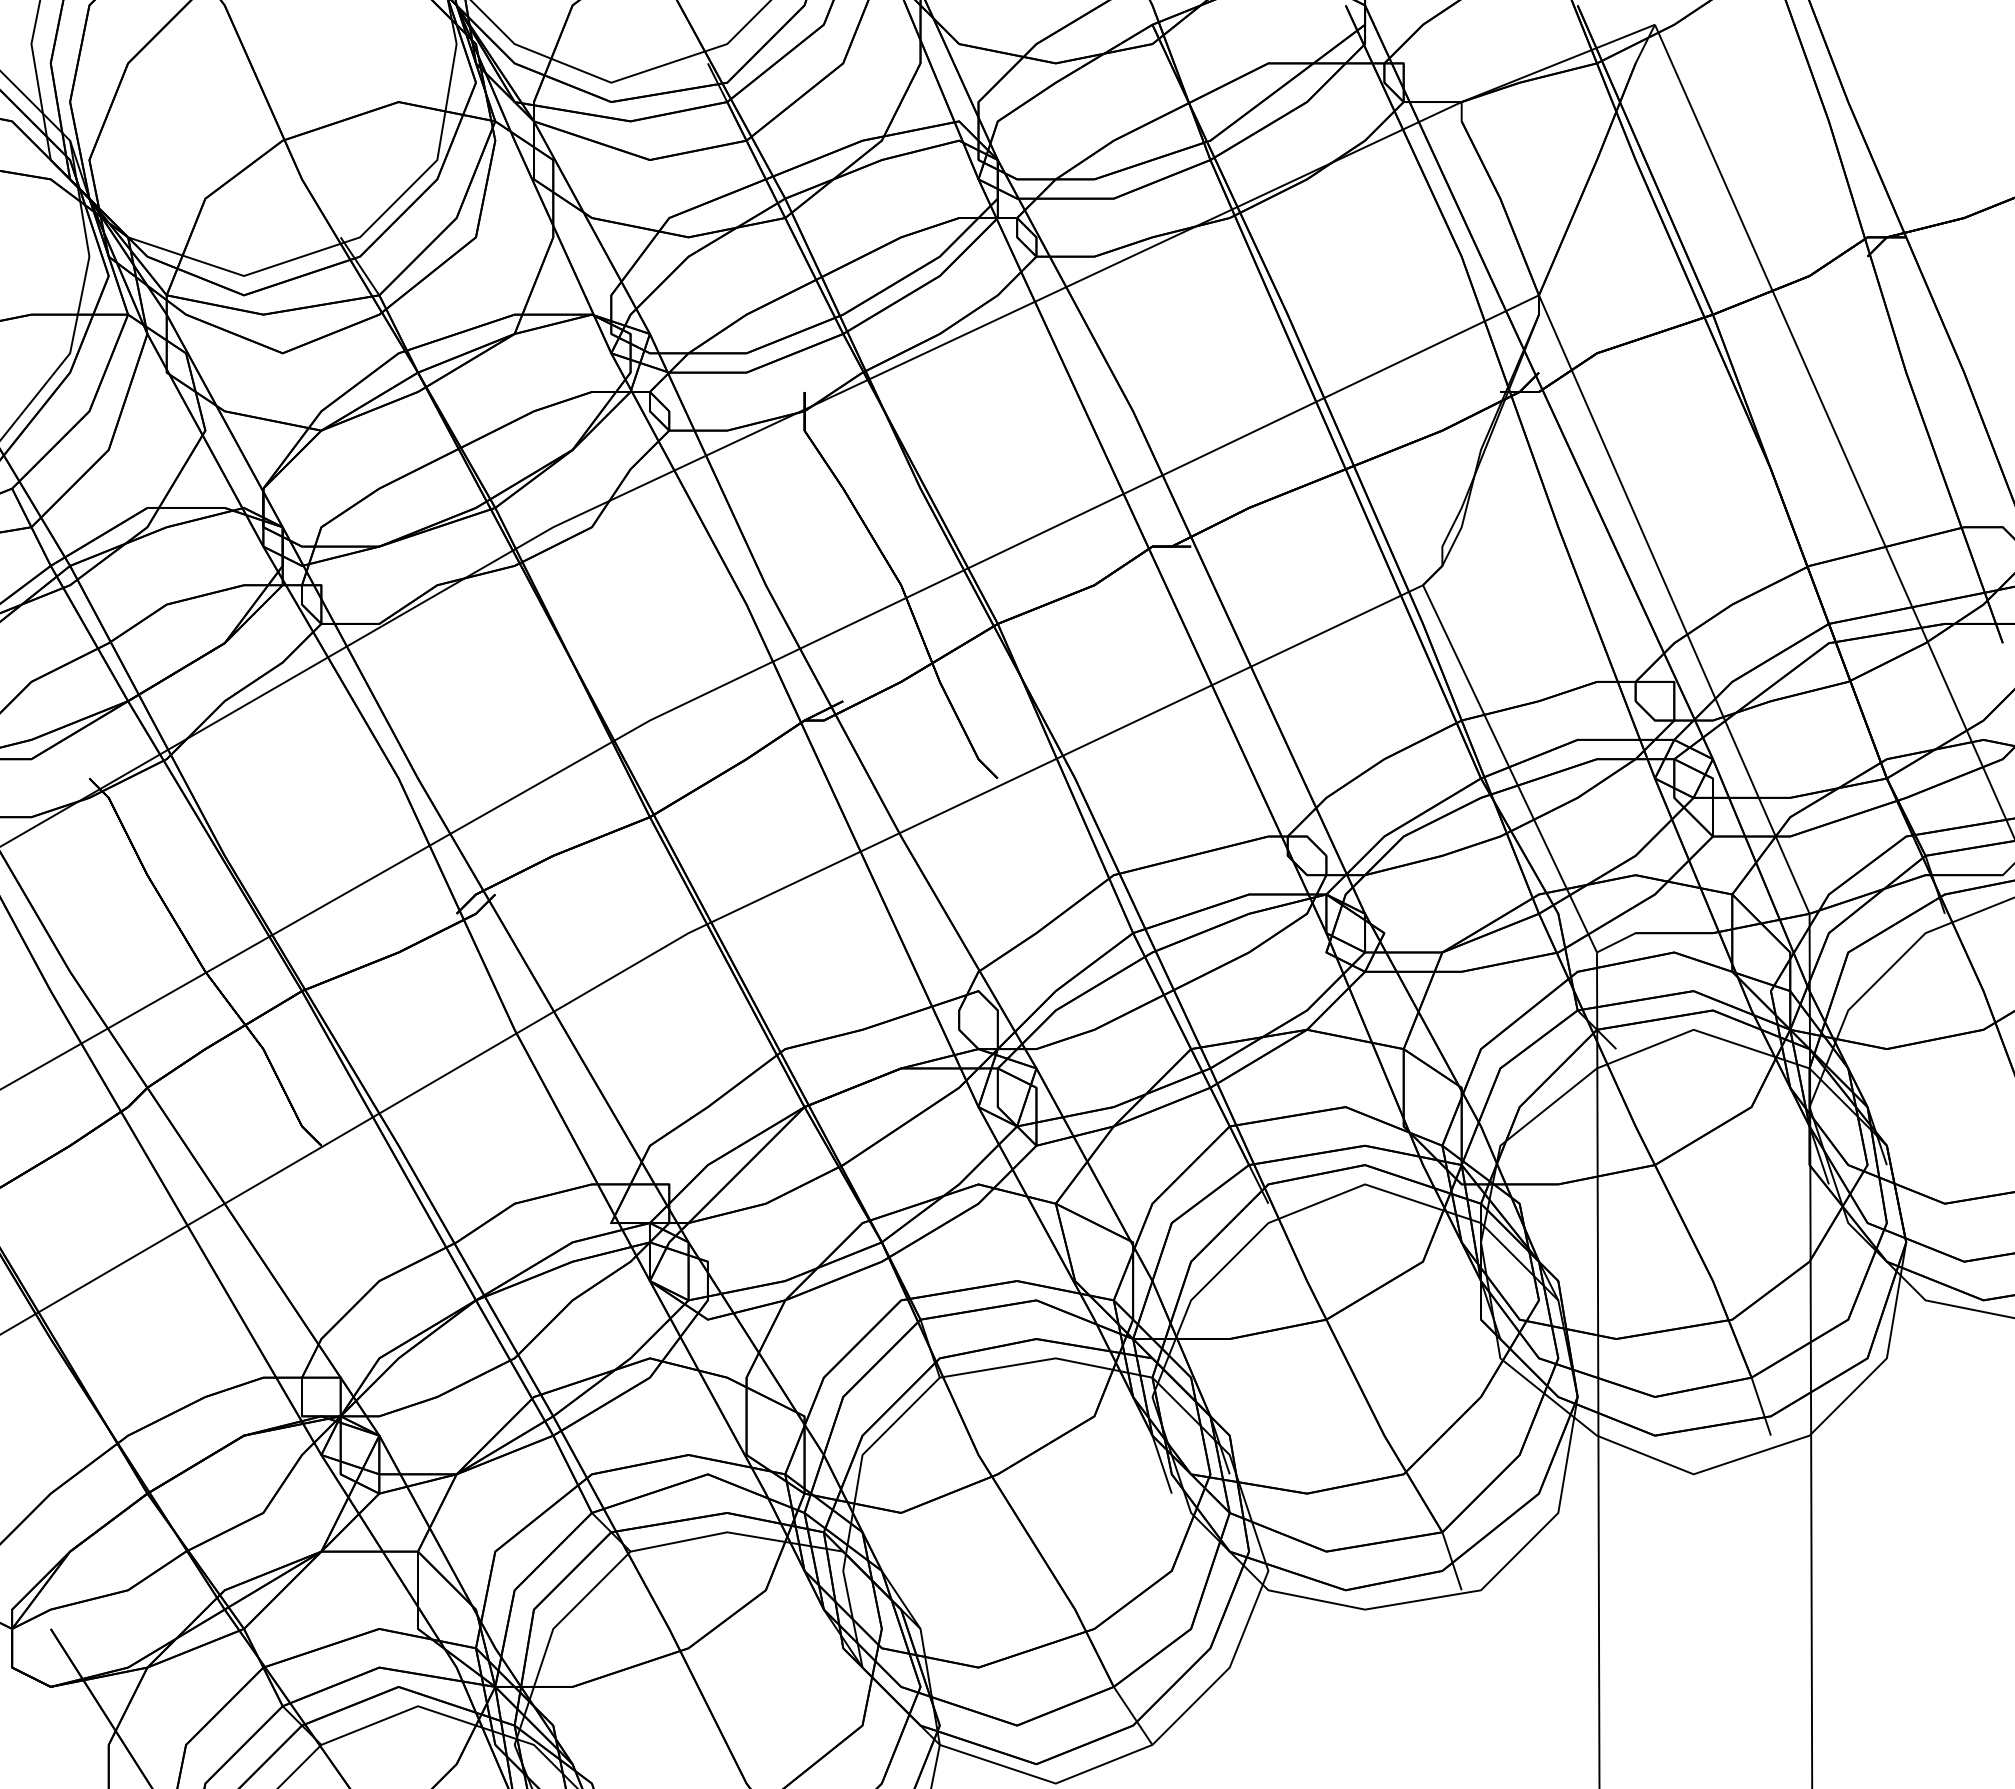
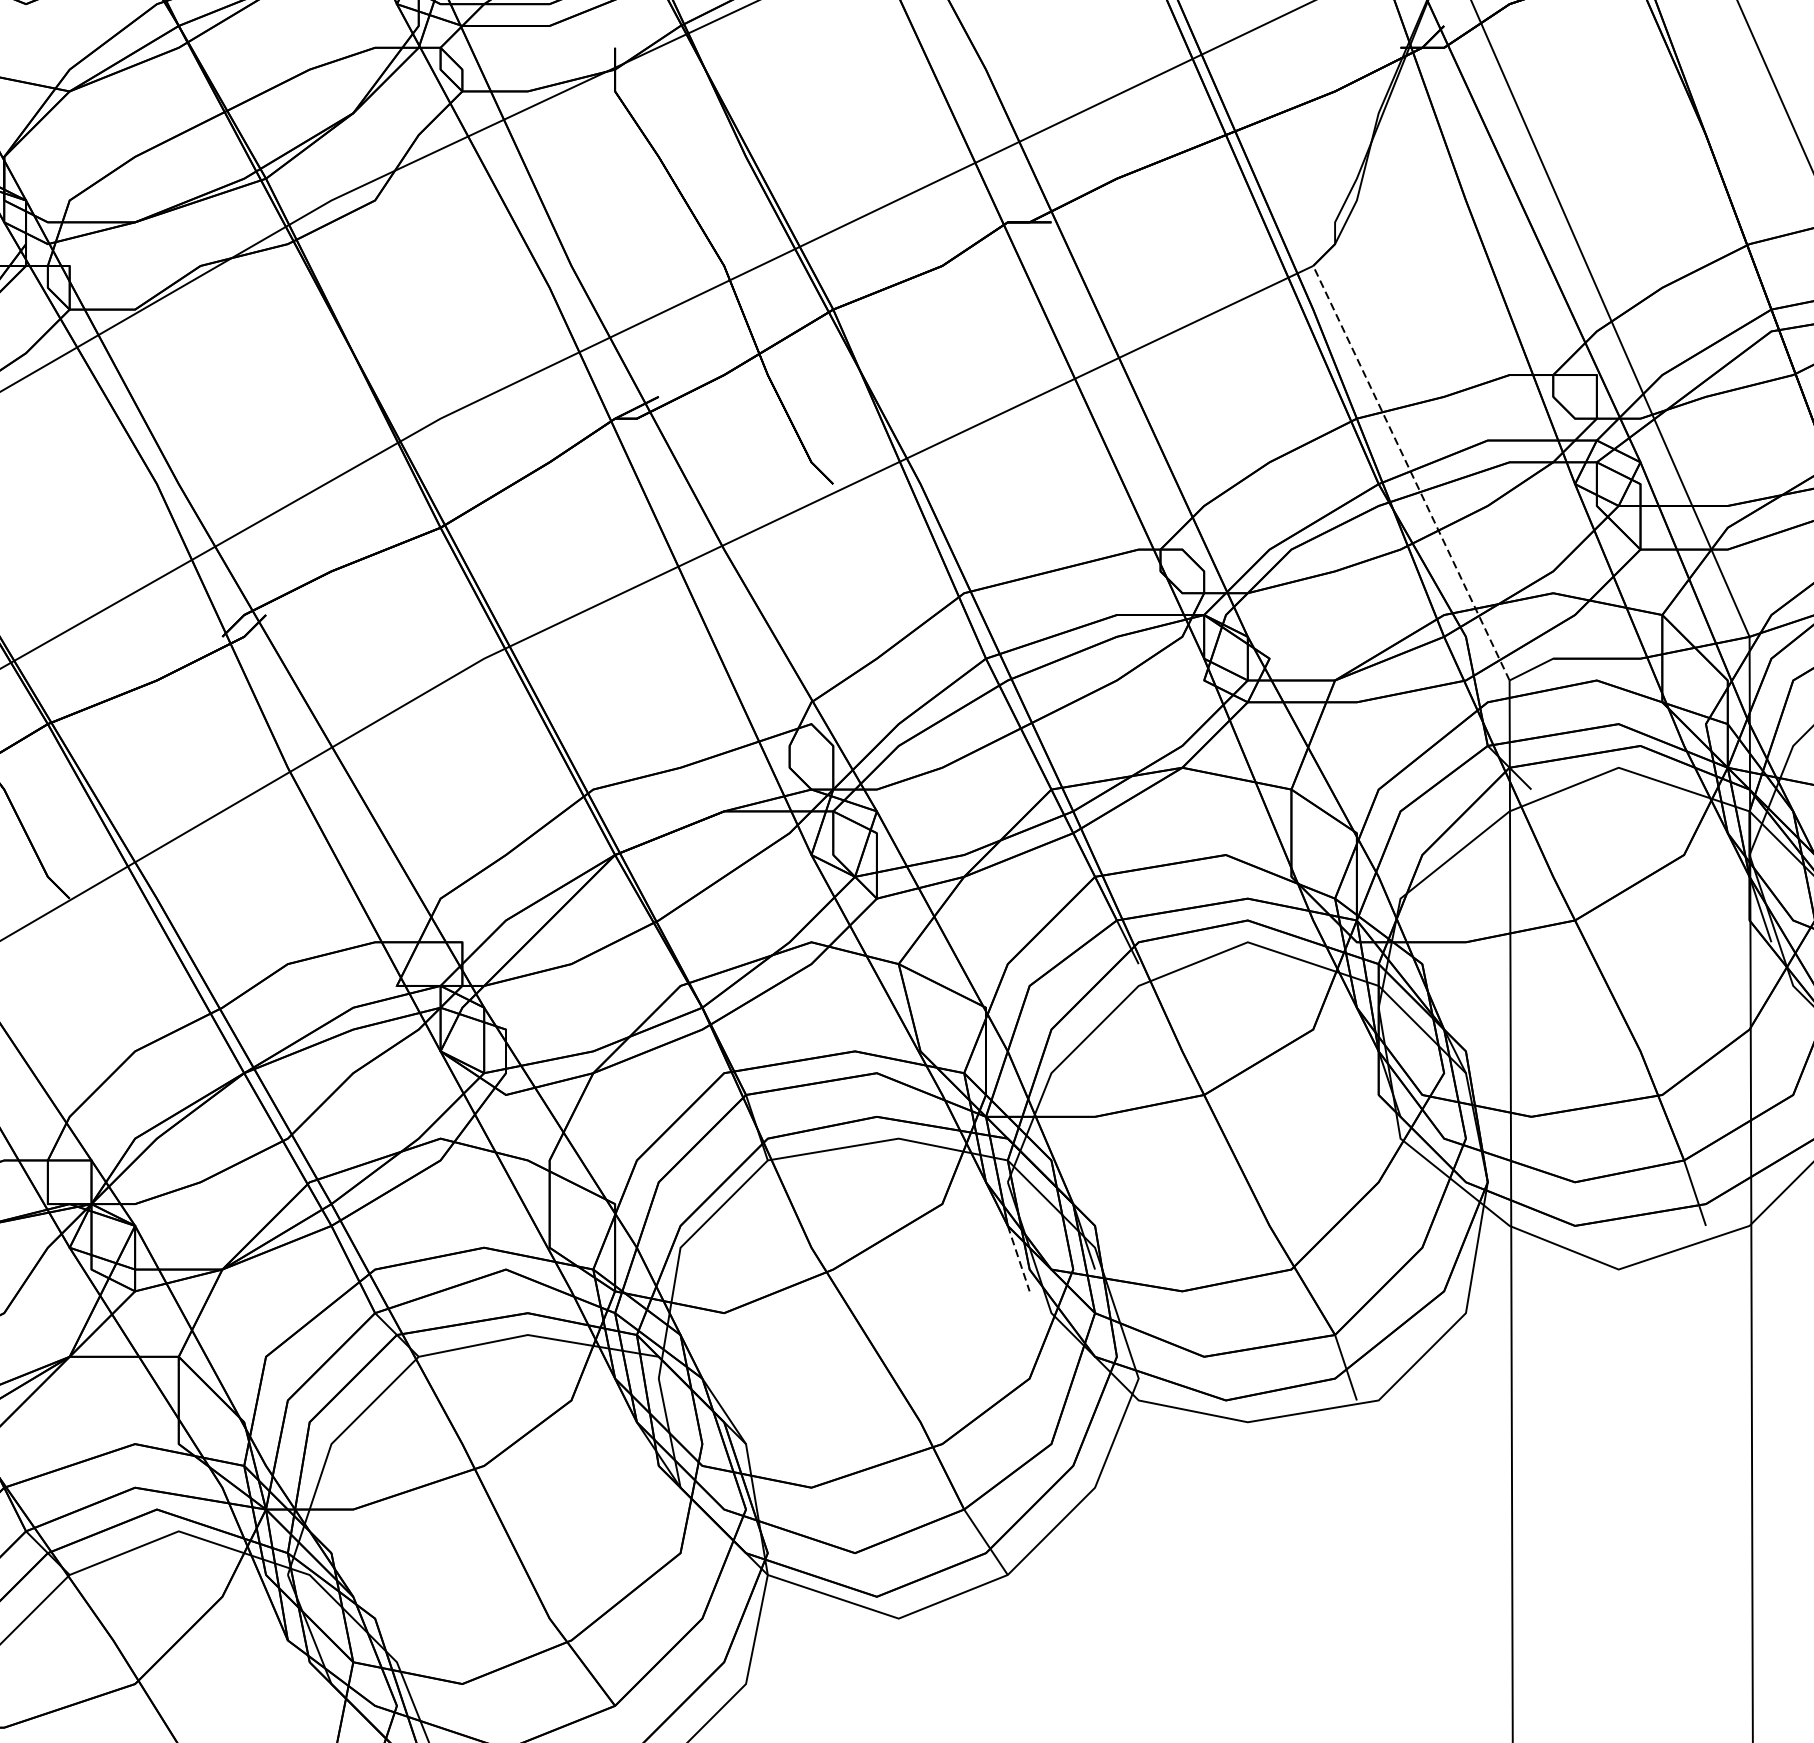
line: (1509, 768) -> (1410, 472), solid -> dashed
line: (1162, 1464) -> (1019, 1258), solid -> dashed

